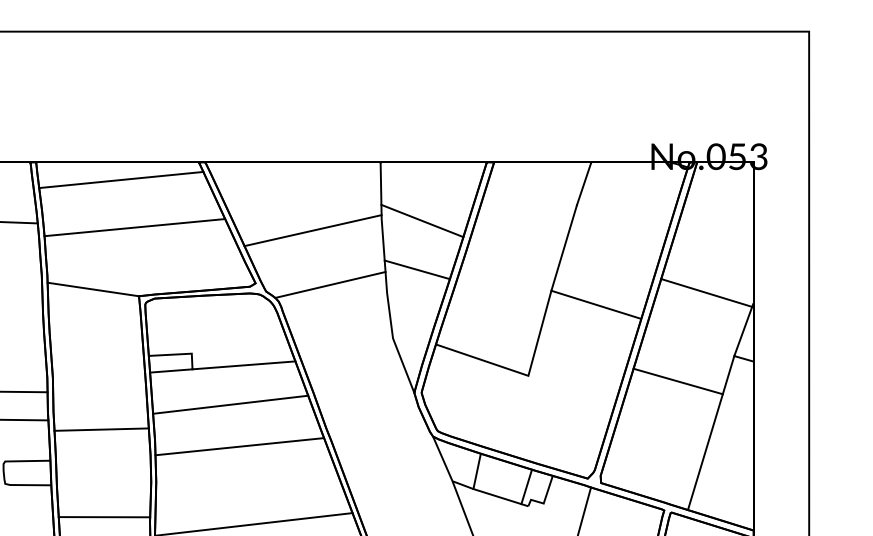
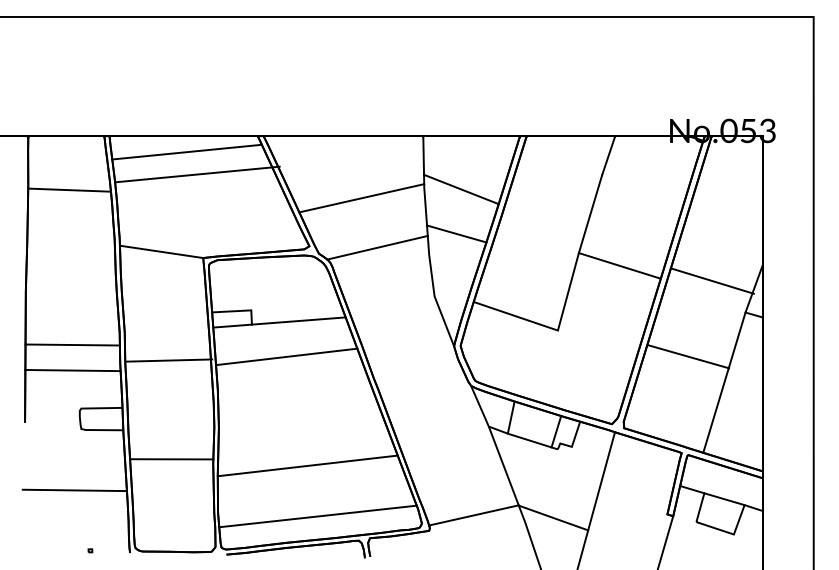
line: (134, 227) -> (197, 174), moved
line: (705, 292) -> (711, 280), moved
line: (678, 381) -> (688, 356), moved
line: (102, 429) -> (169, 360), moved
line: (239, 446) -> (294, 394), removed

